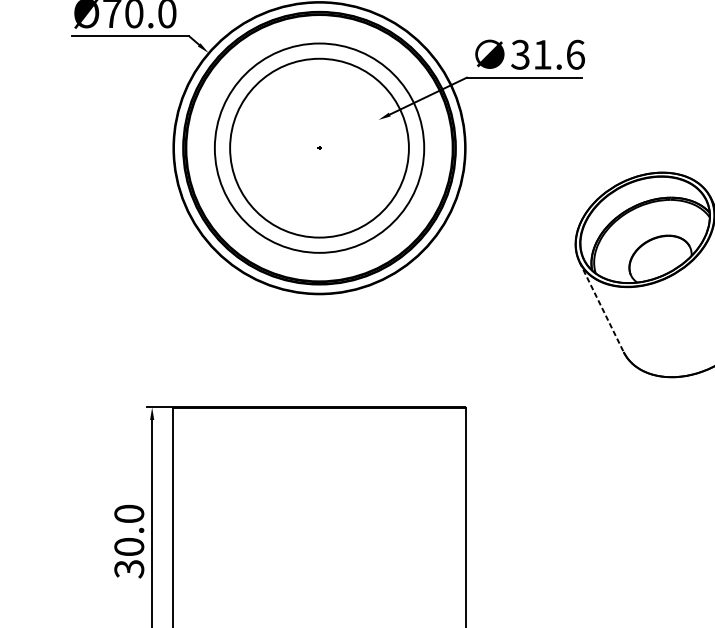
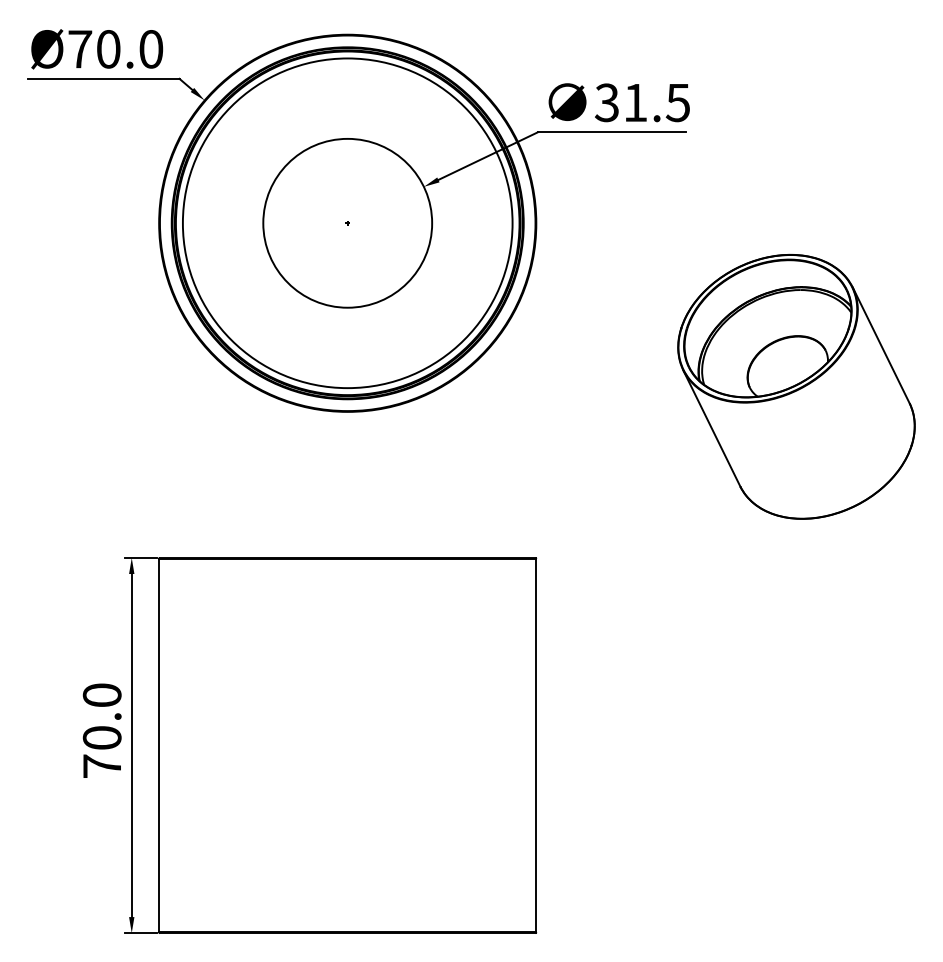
text: (575, 54) -> (677, 102), 31.6 -> 31.5
circle: (319, 147) -> (347, 222), size x0.62
circle: (319, 148) -> (347, 223), size x1.43
line: (601, 307) -> (711, 428), dashed -> solid
text: (128, 569) -> (101, 766), 30.0 -> 70.0

